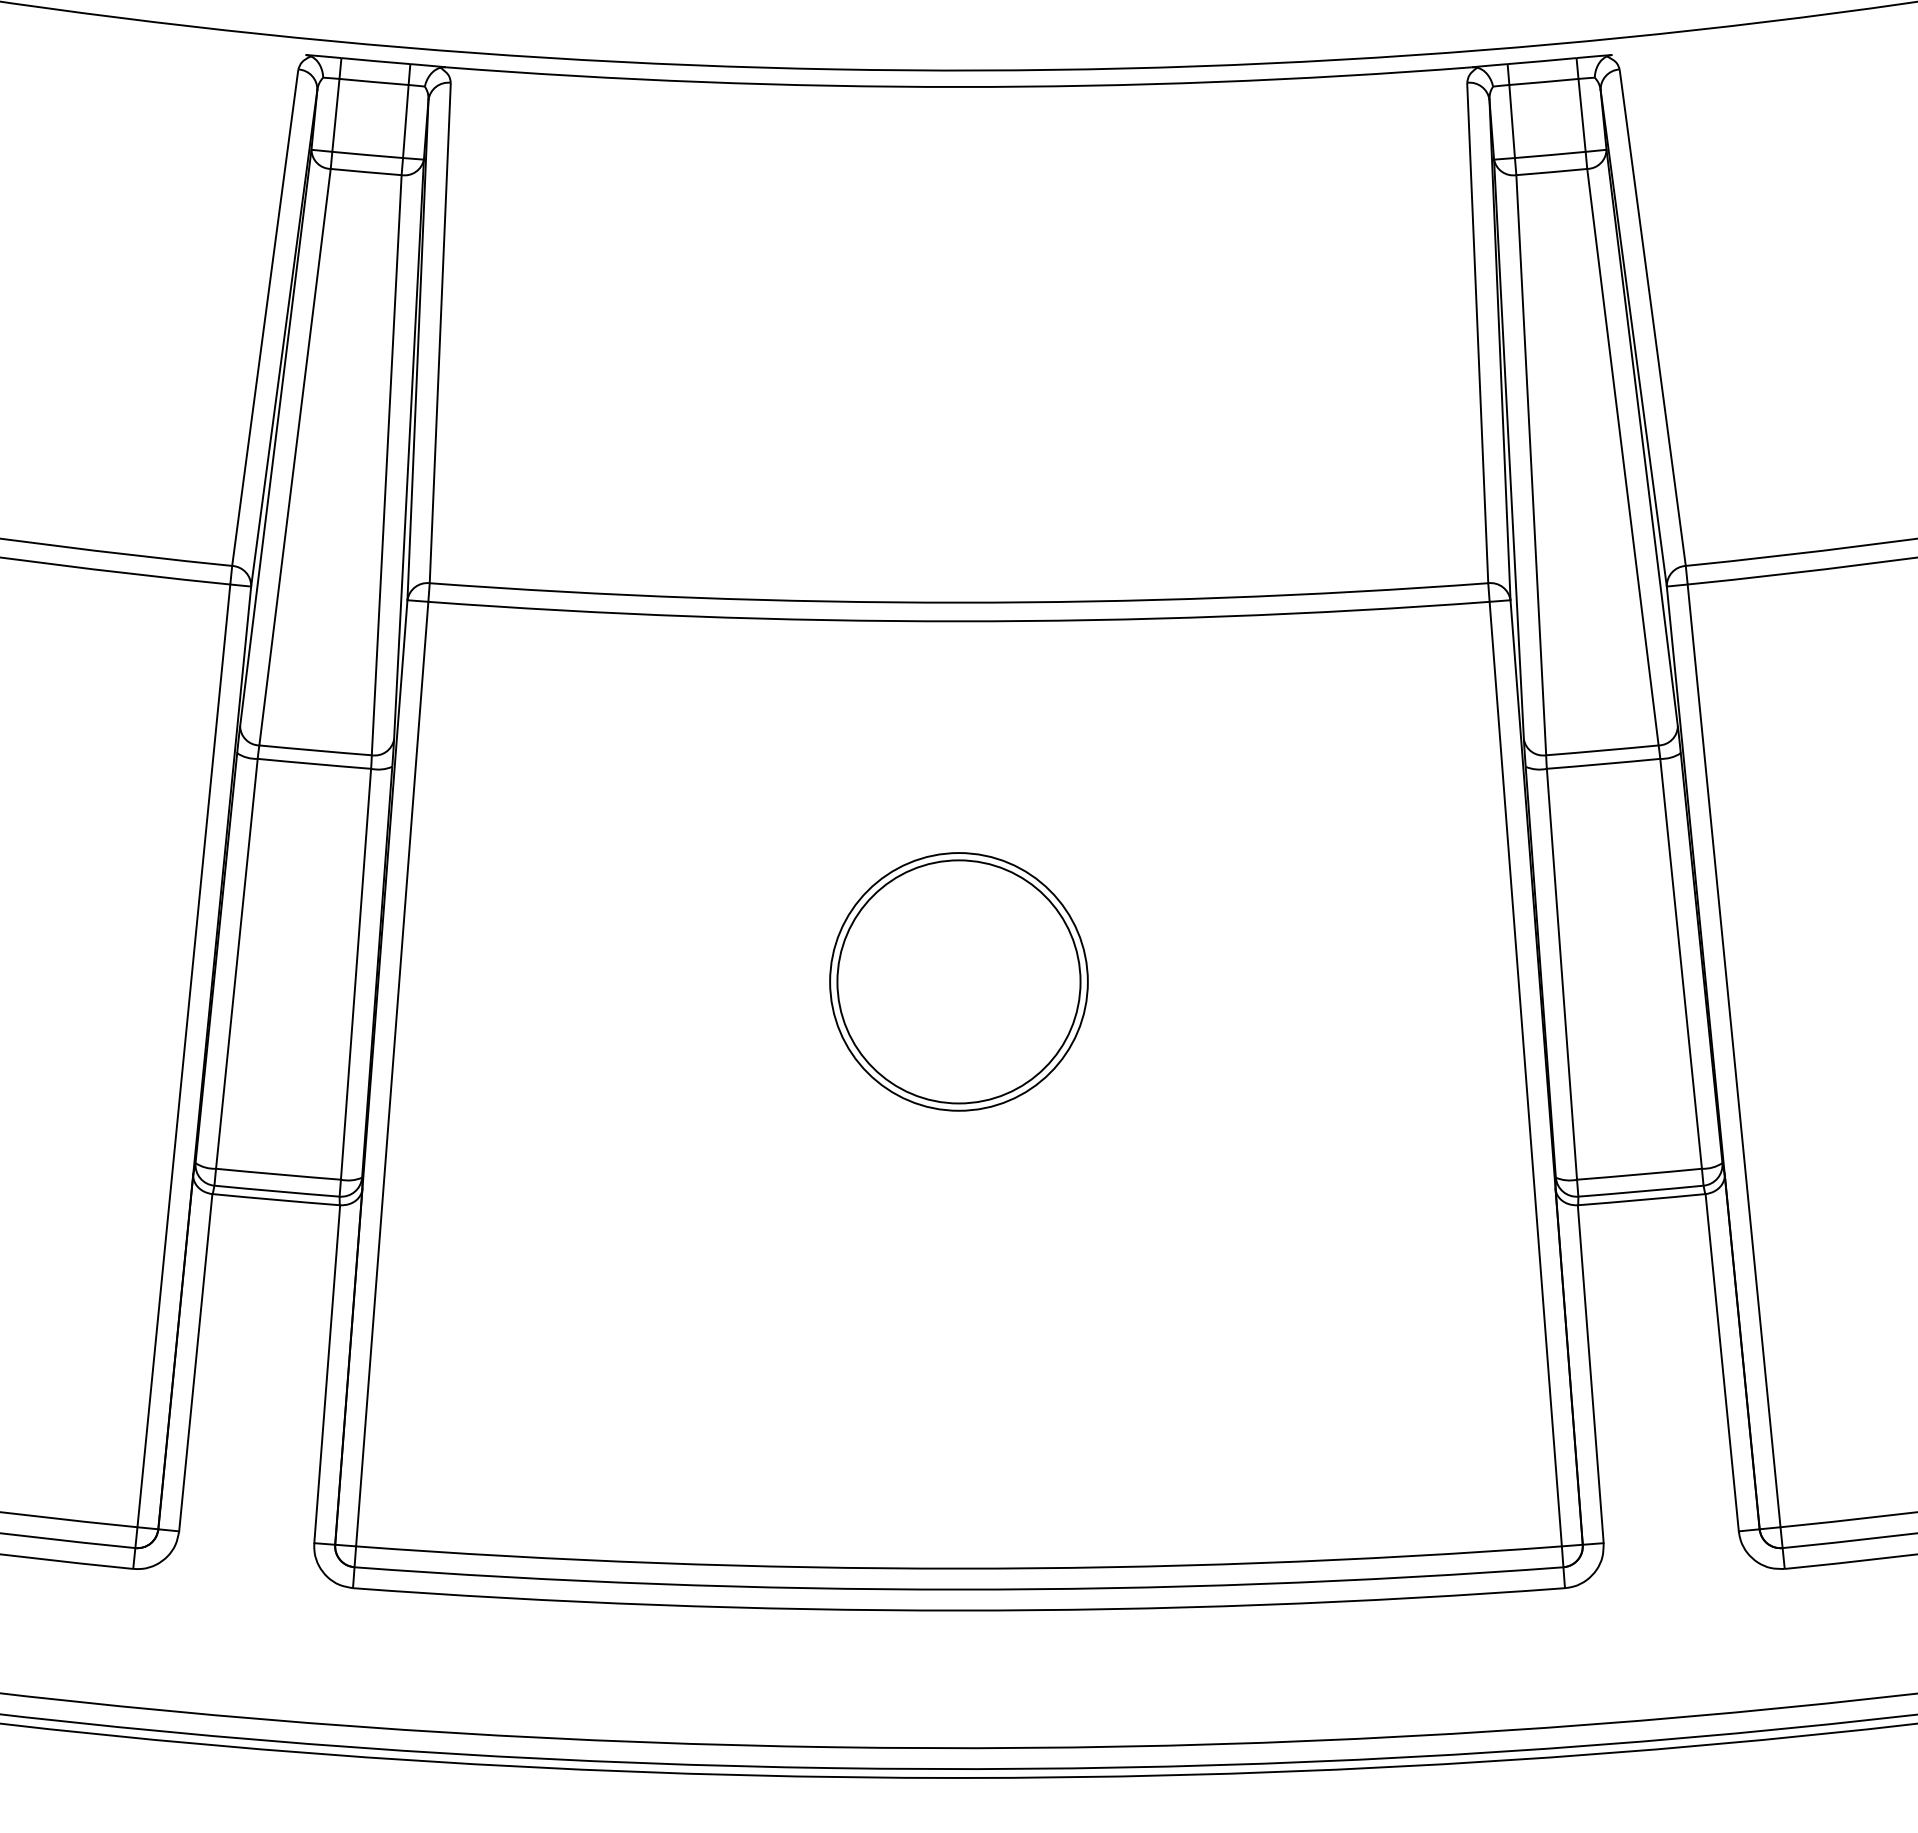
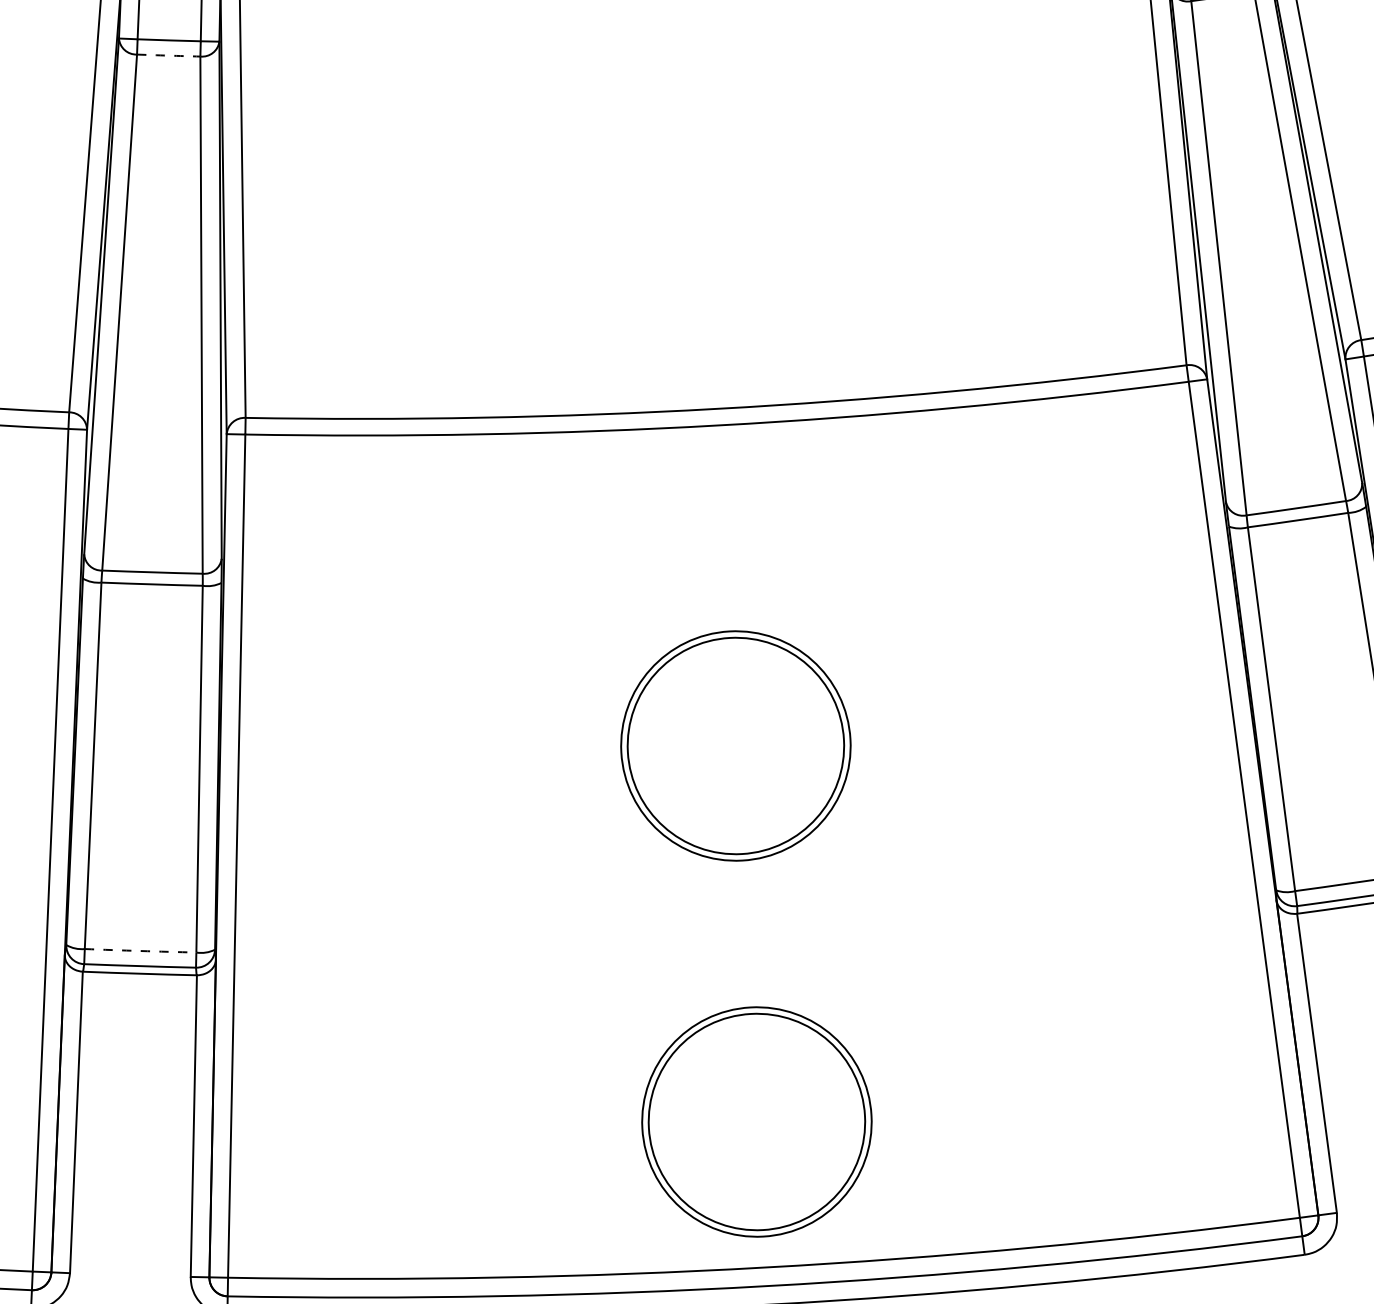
arc: (366, 172) -> (169, 55), solid -> dashed
arc: (278, 1174) -> (140, 951), solid -> dashed
part: (958, 1404) -> (756, 1121), added

